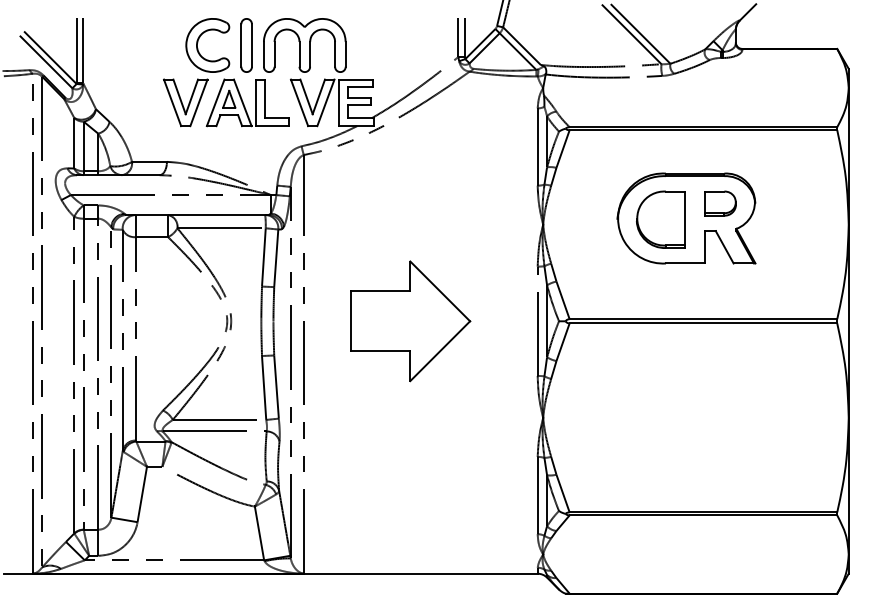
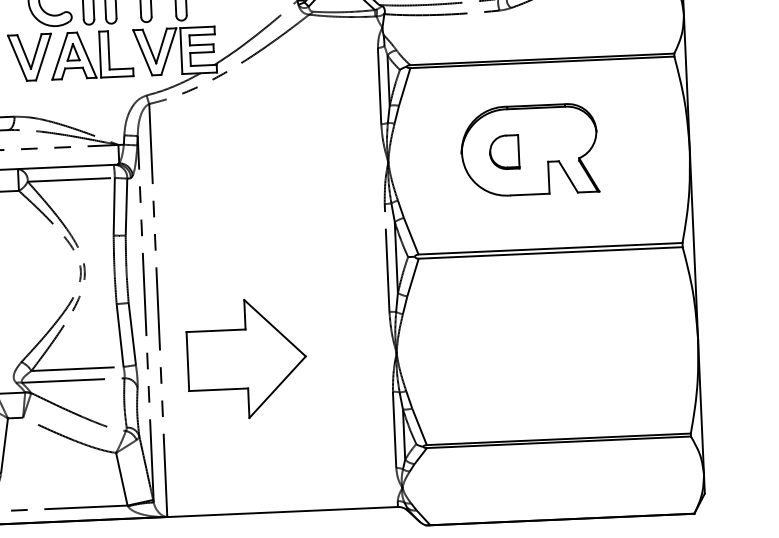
part: (720, 203) -> (562, 133), removed
part: (660, 219) -> (503, 152), size x0.6
part: (410, 321) -> (247, 359), moved

